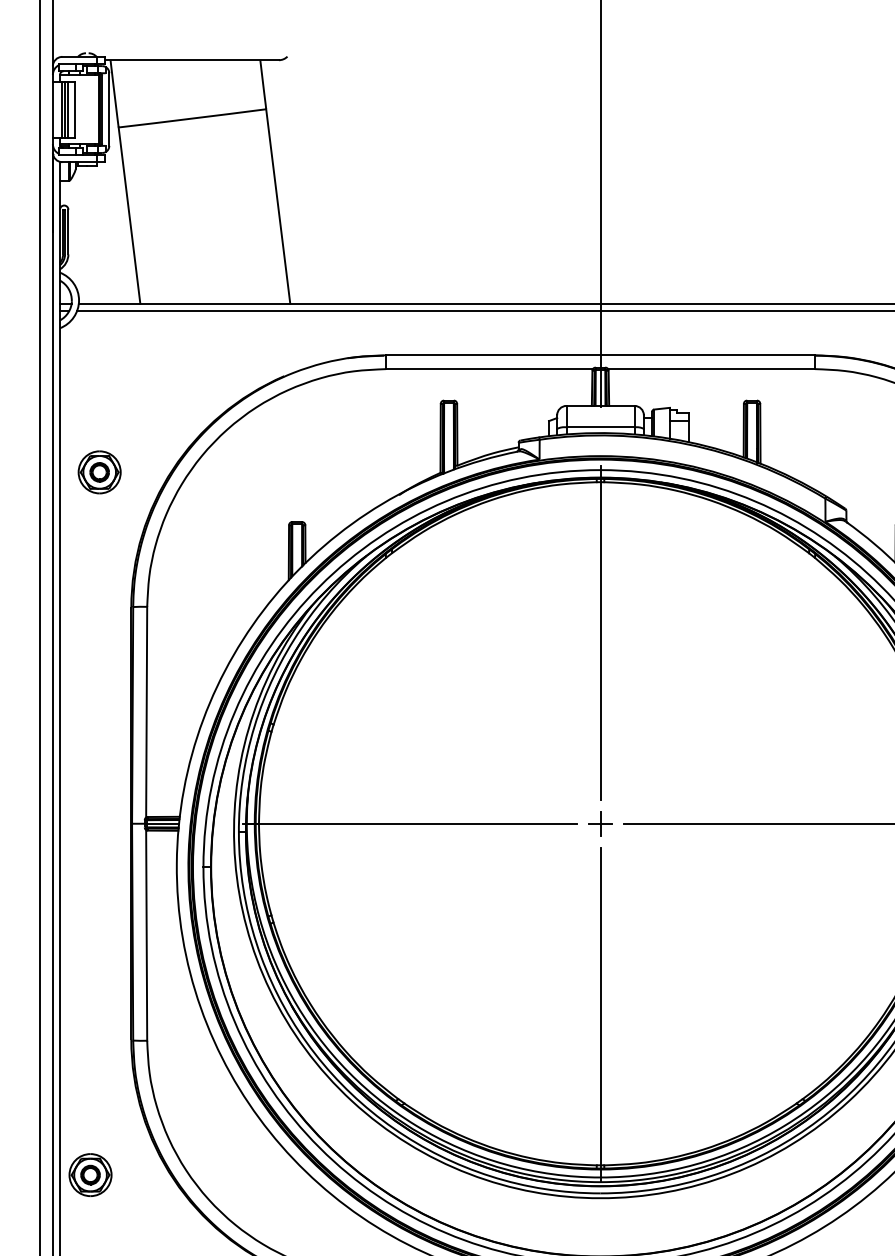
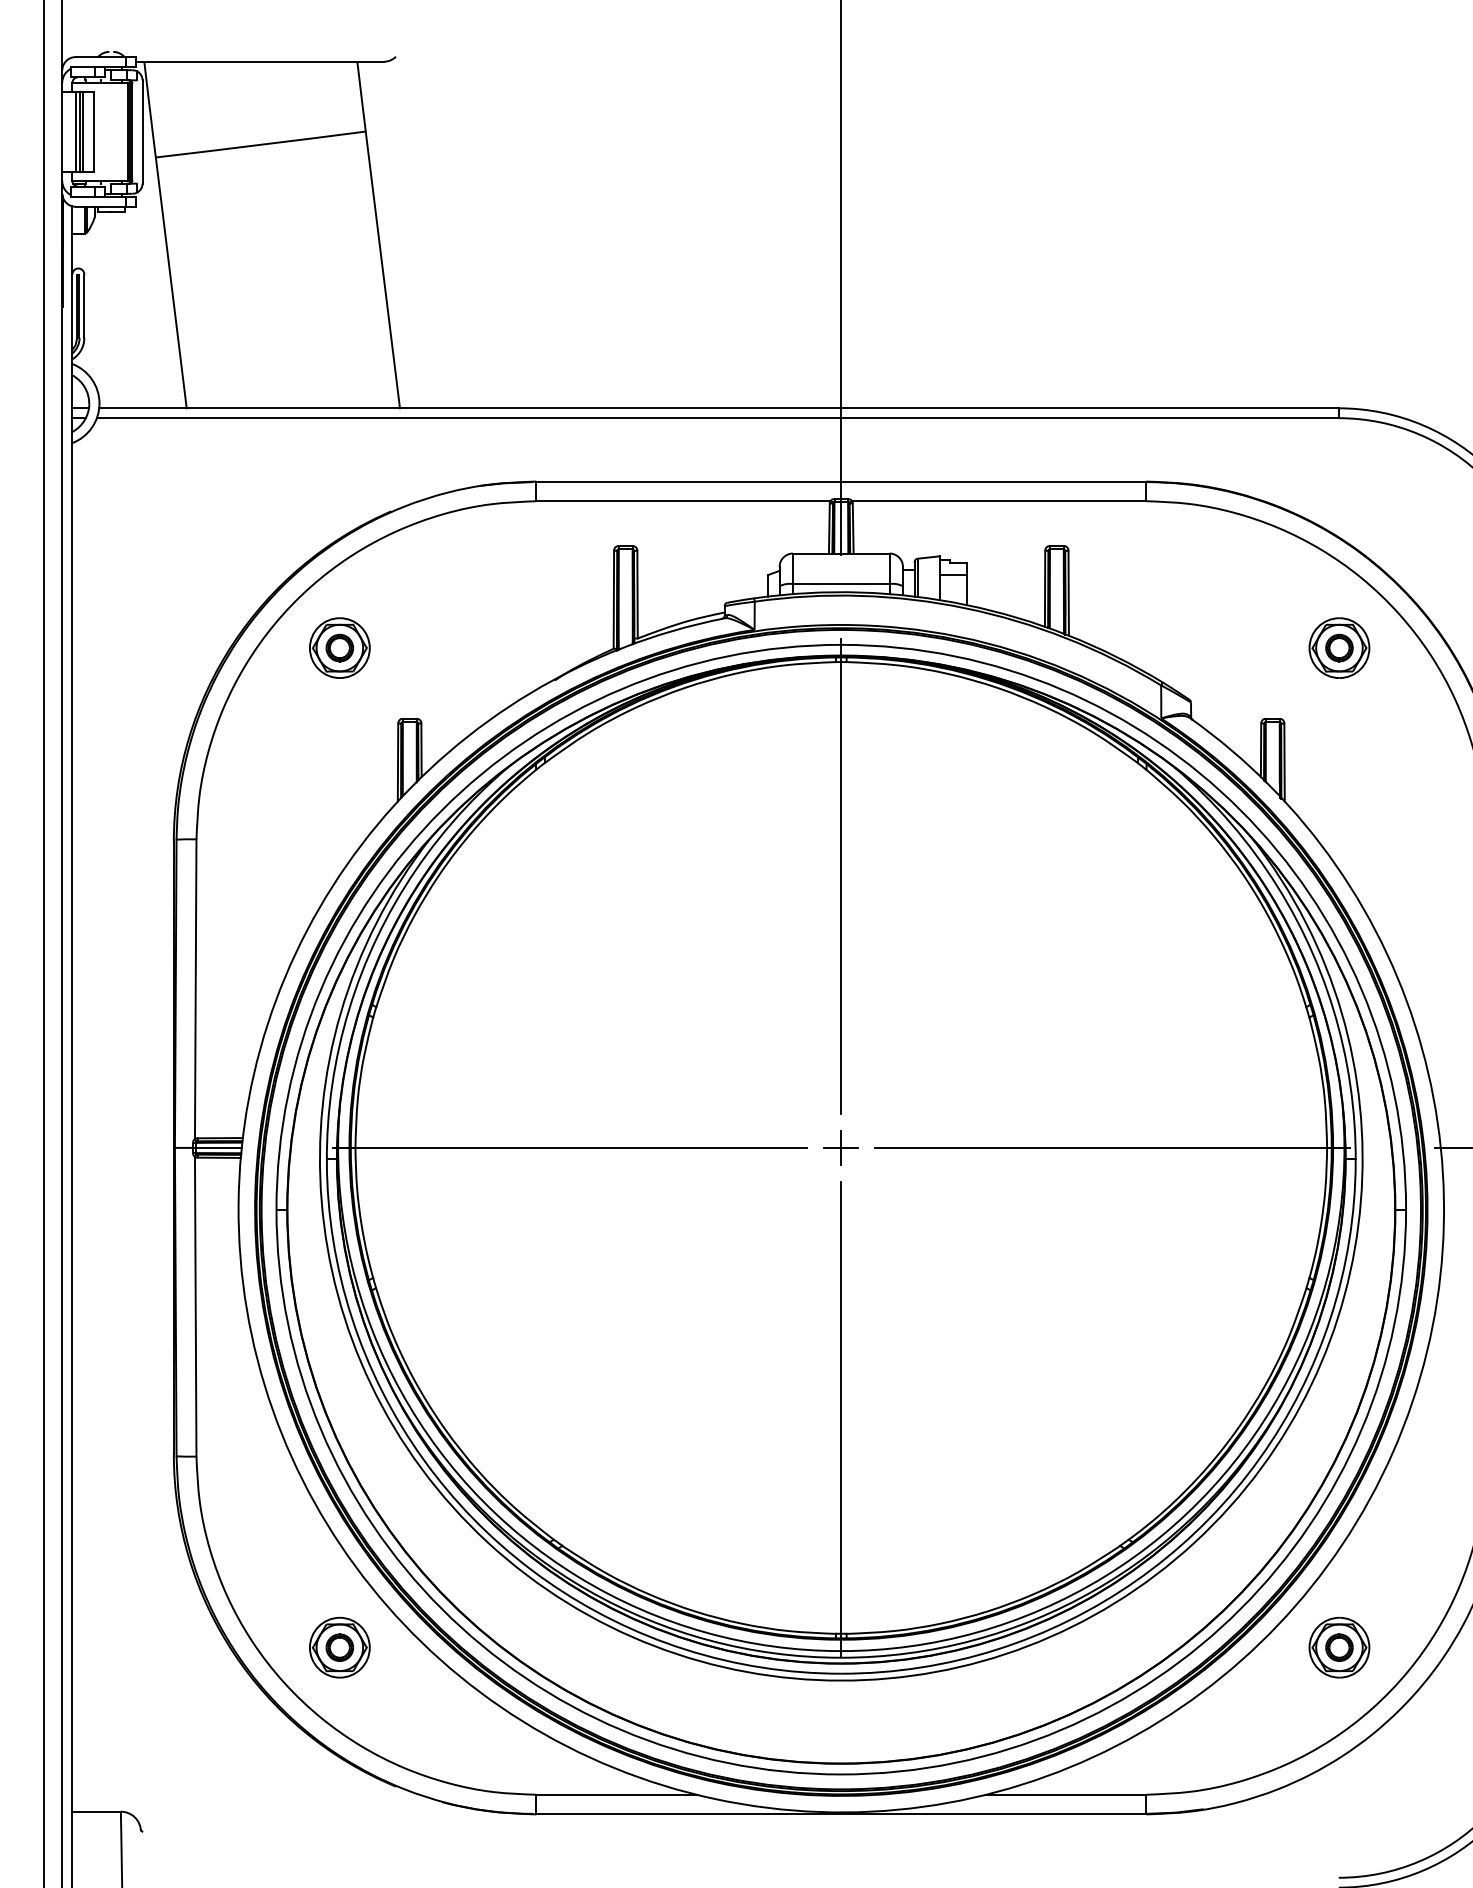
part: (99, 471) -> (339, 647), moved
part: (90, 1174) -> (339, 1647), moved

